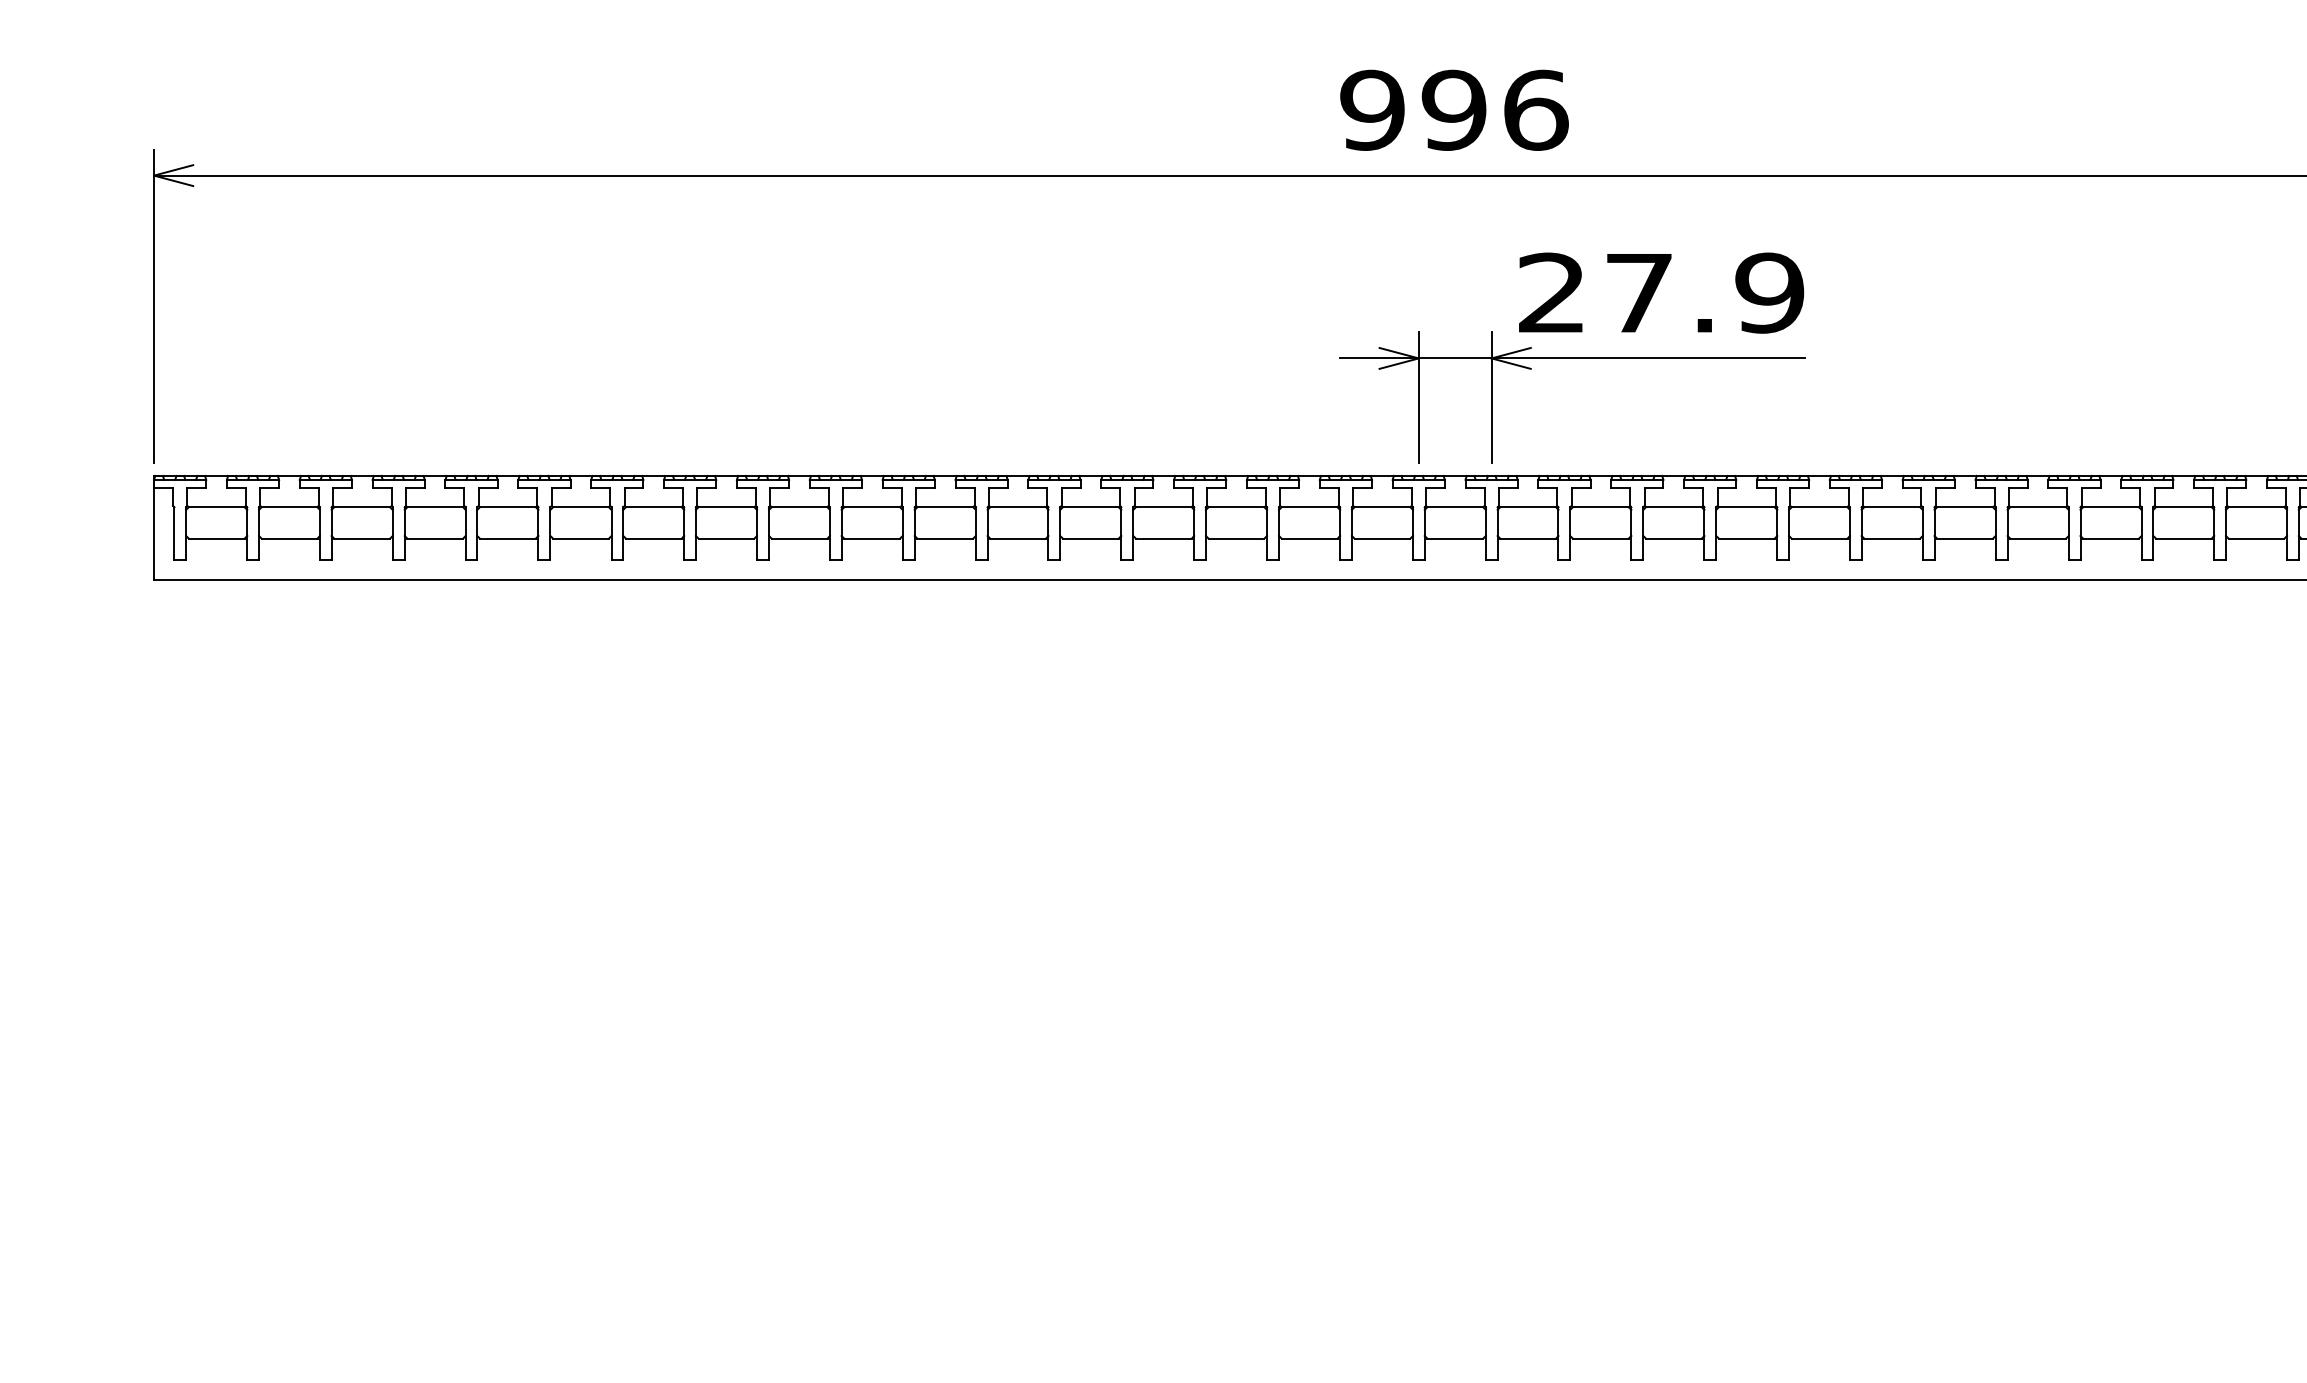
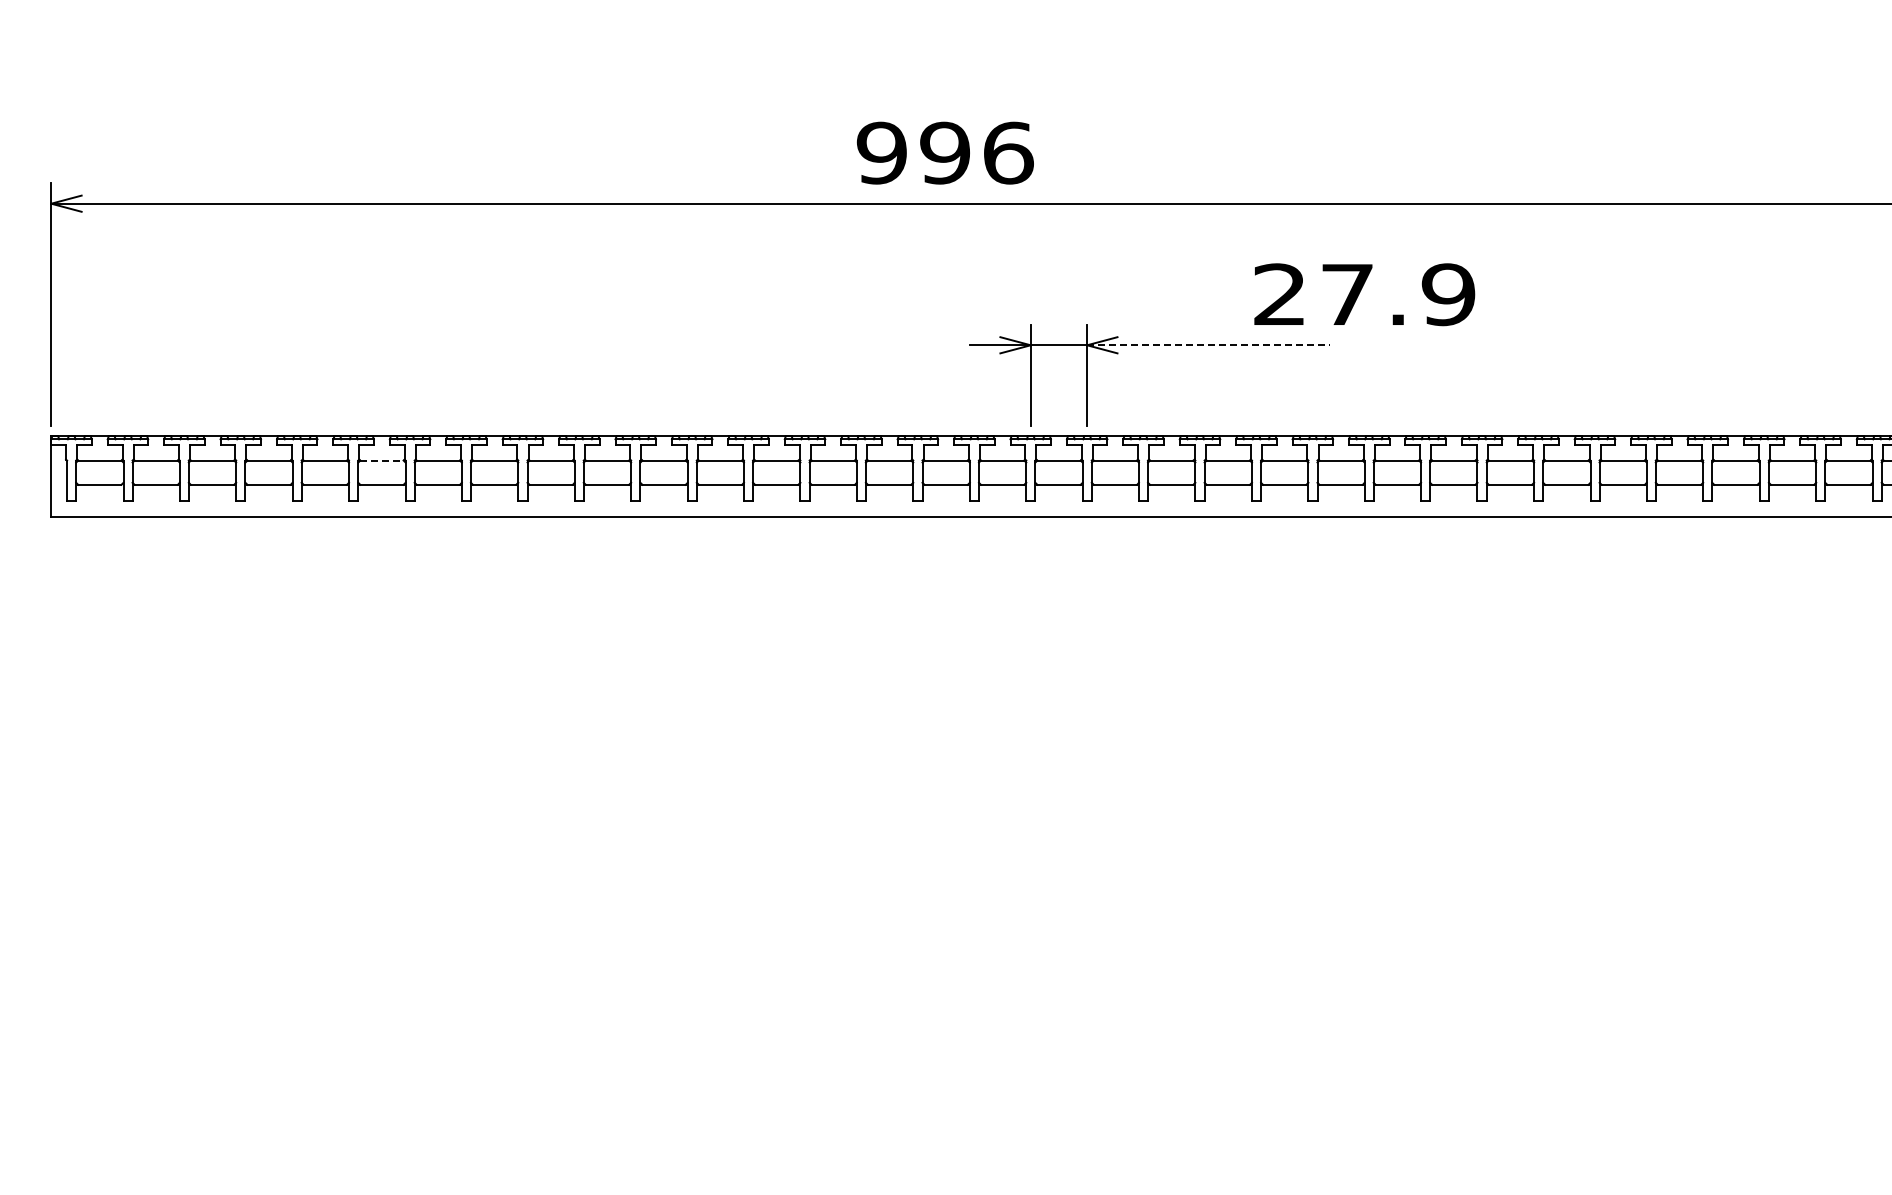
text: (1453, 109) -> (944, 152), moved
text: (1661, 292) -> (1364, 294), moved
line: (1648, 358) -> (1208, 345), solid -> dashed
line: (580, 507) -> (381, 460), solid -> dashed

